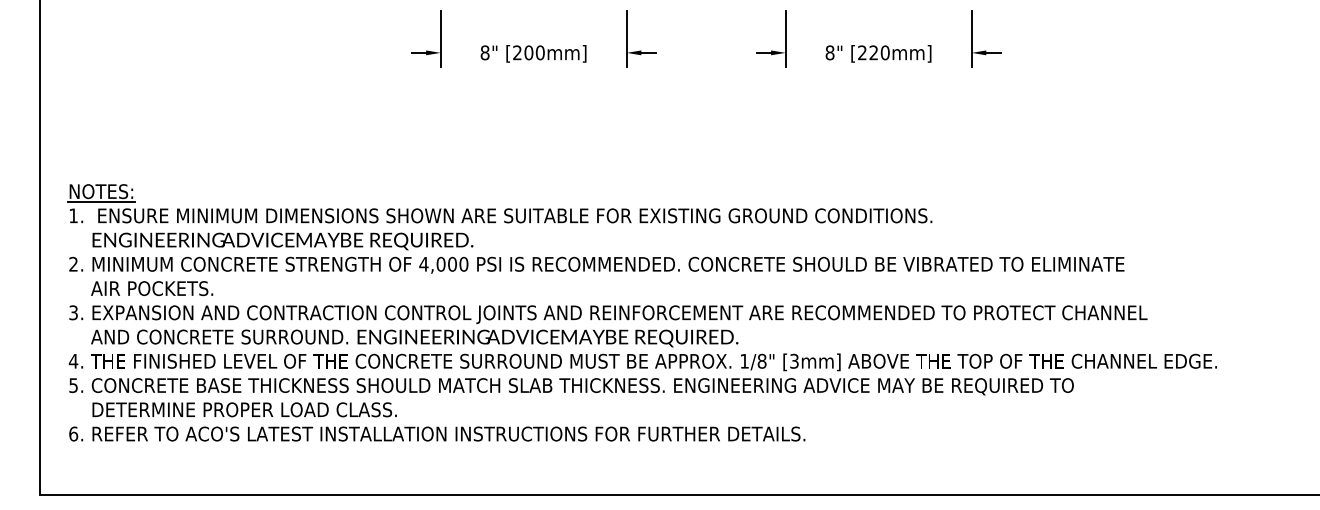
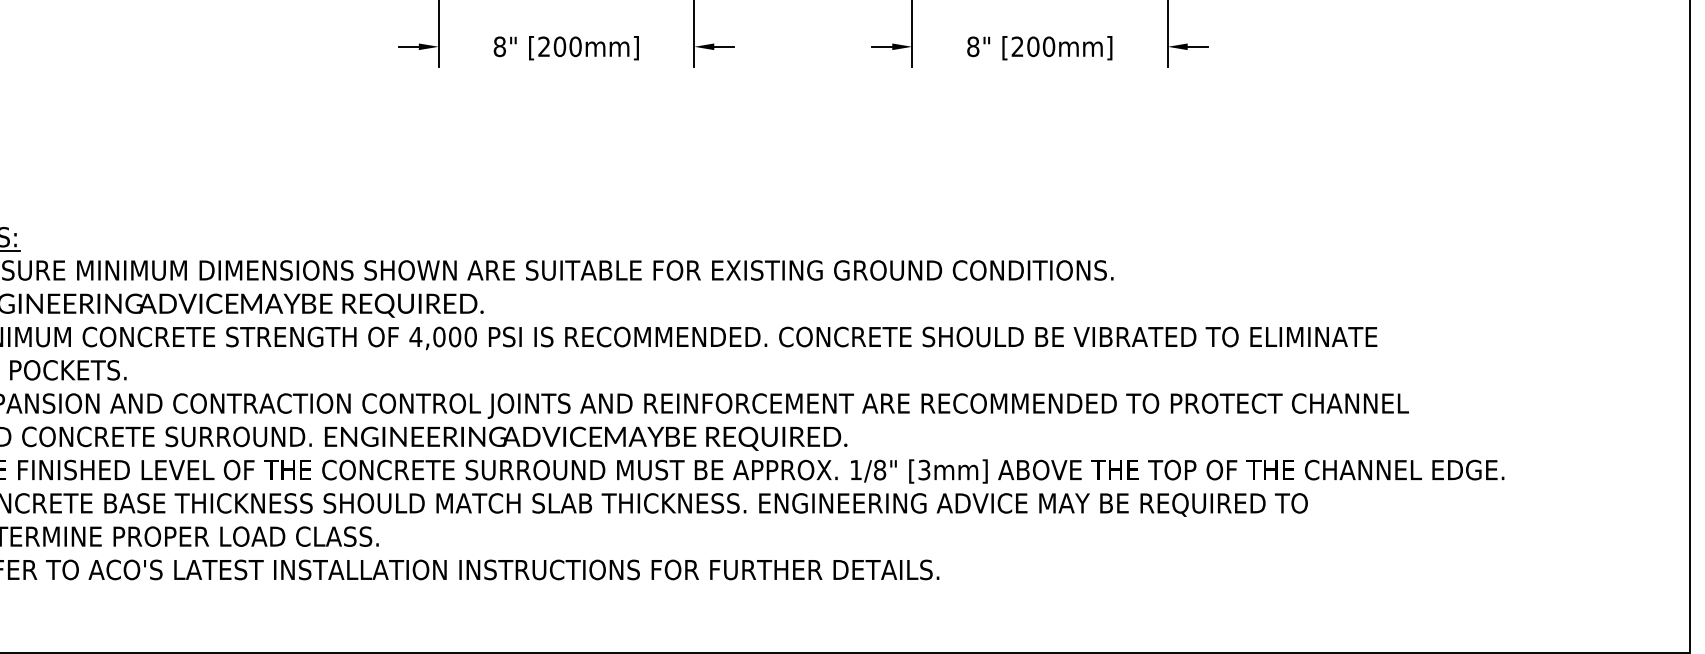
text: (873, 52) -> (1032, 46), [220mm] -> [200mm]

